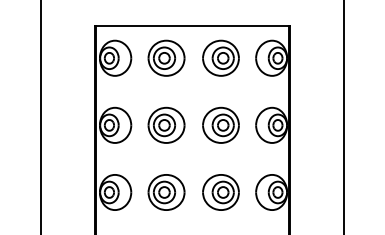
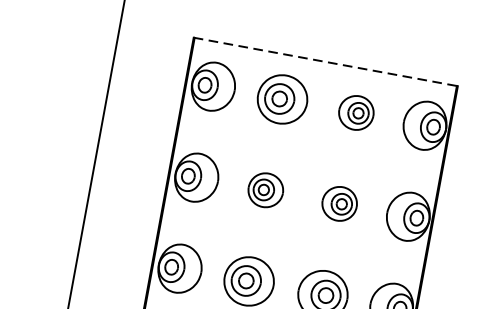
line: (192, 25) -> (325, 61), solid -> dashed
part: (220, 57) -> (355, 111), size x0.7
part: (166, 124) -> (265, 189), size x0.7
part: (220, 124) -> (339, 202), size x0.7

